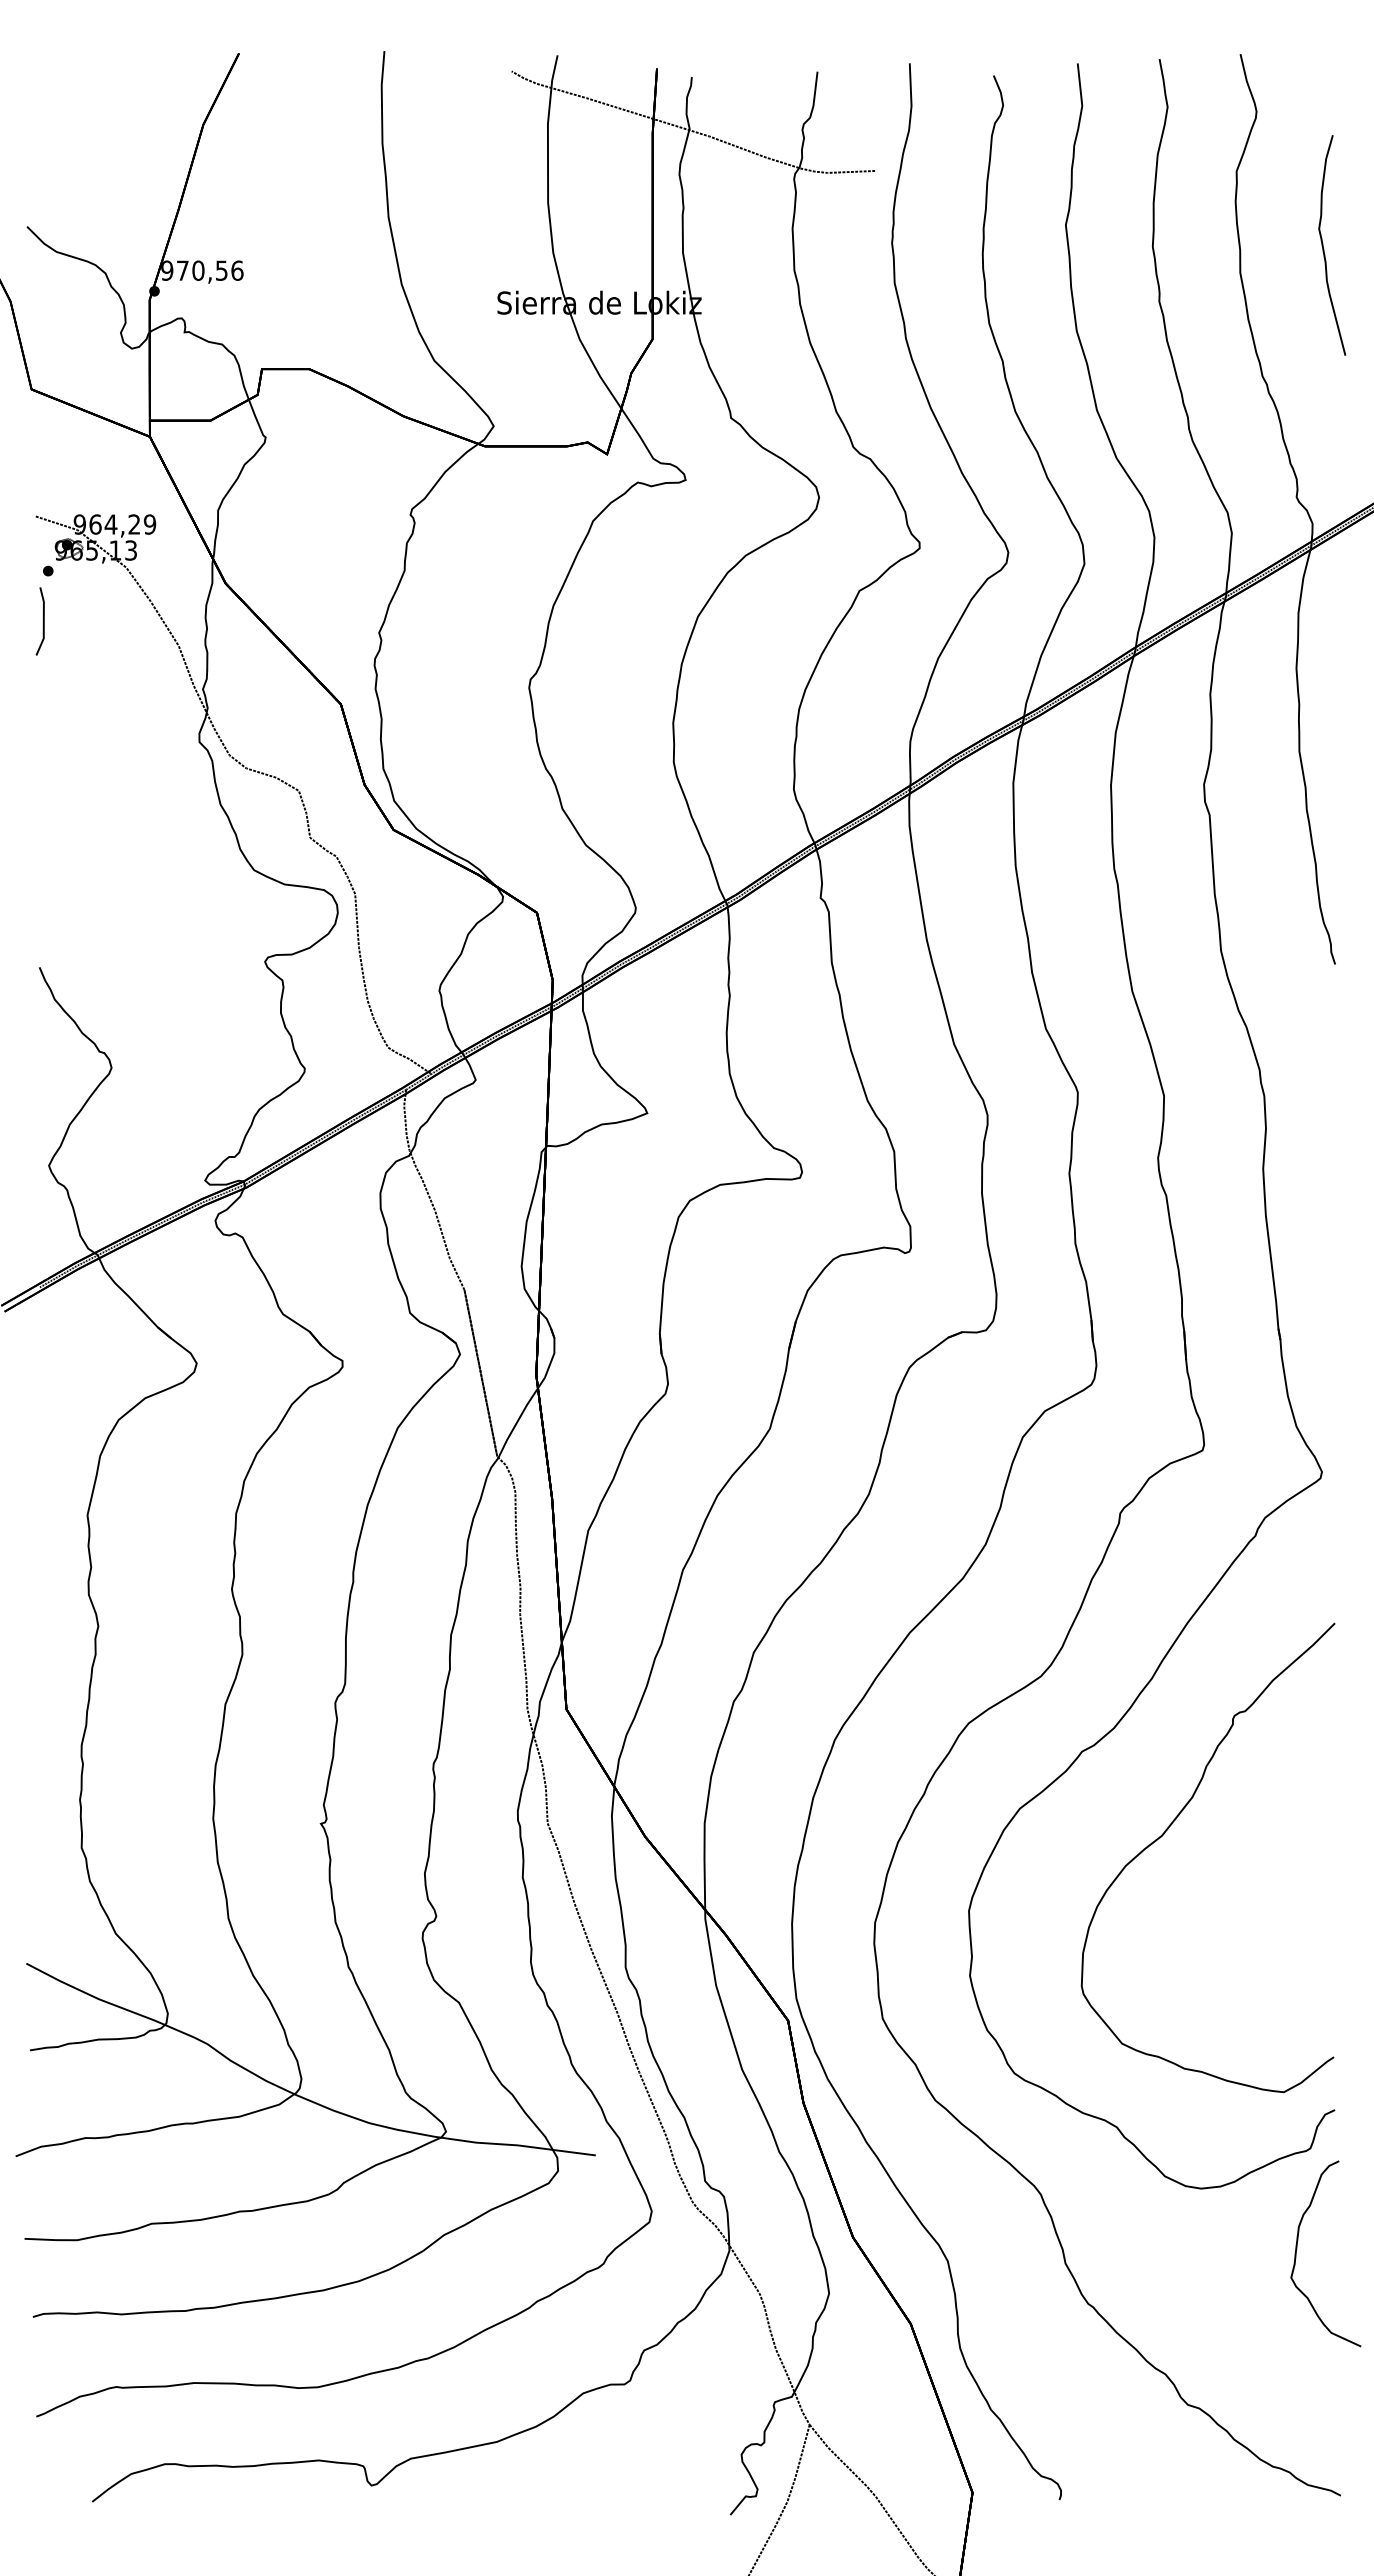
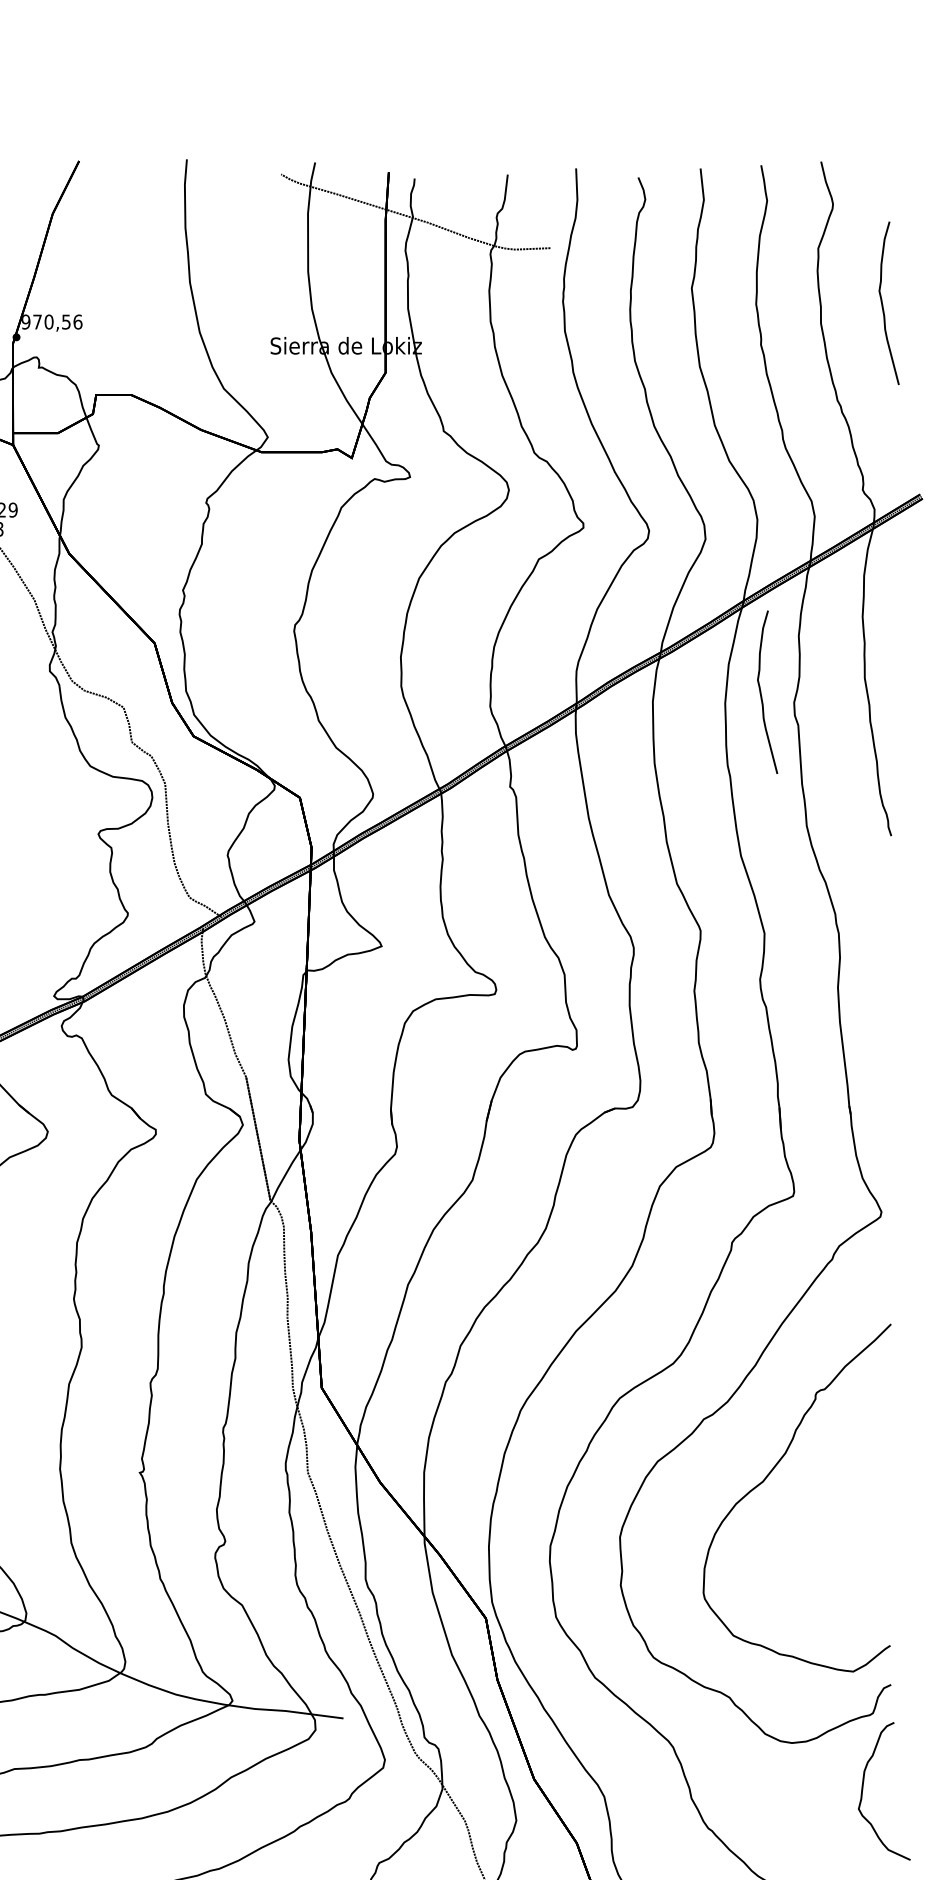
part: (1160, 773) -> (761, 694), added

